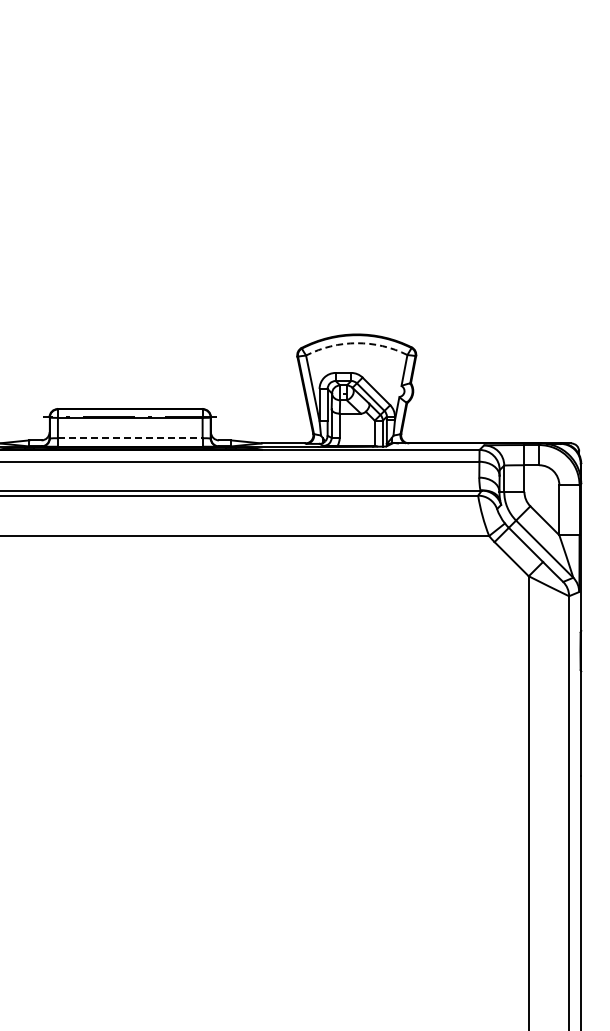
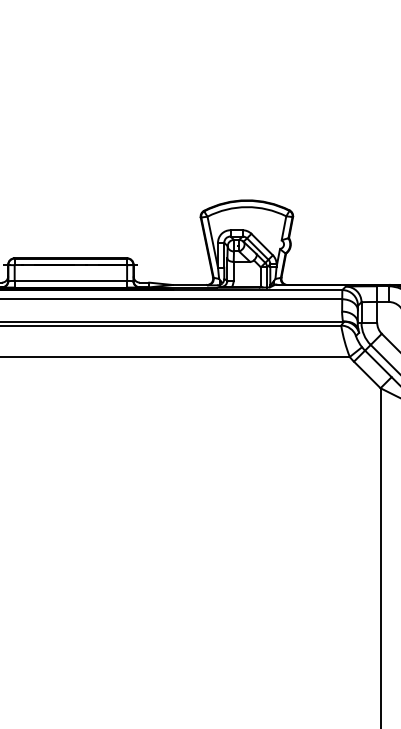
arc: (356, 343) -> (246, 207), dashed -> solid
line: (130, 438) -> (71, 281), dashed -> solid

